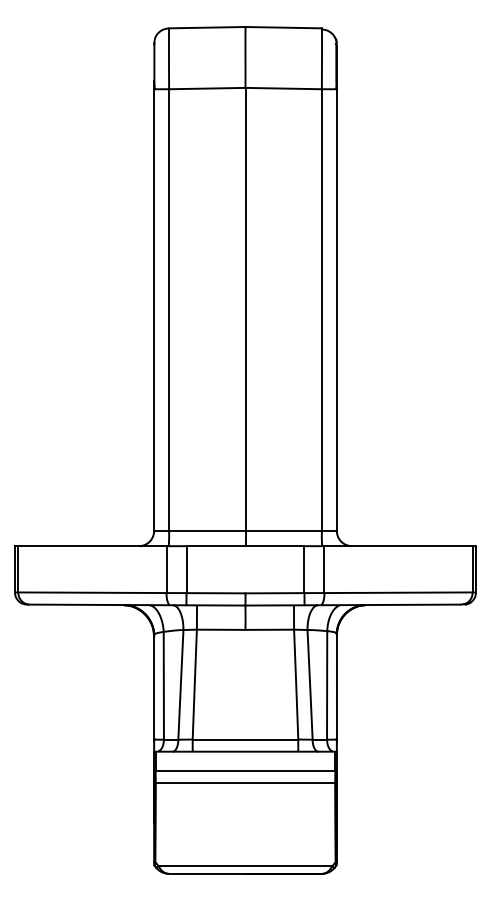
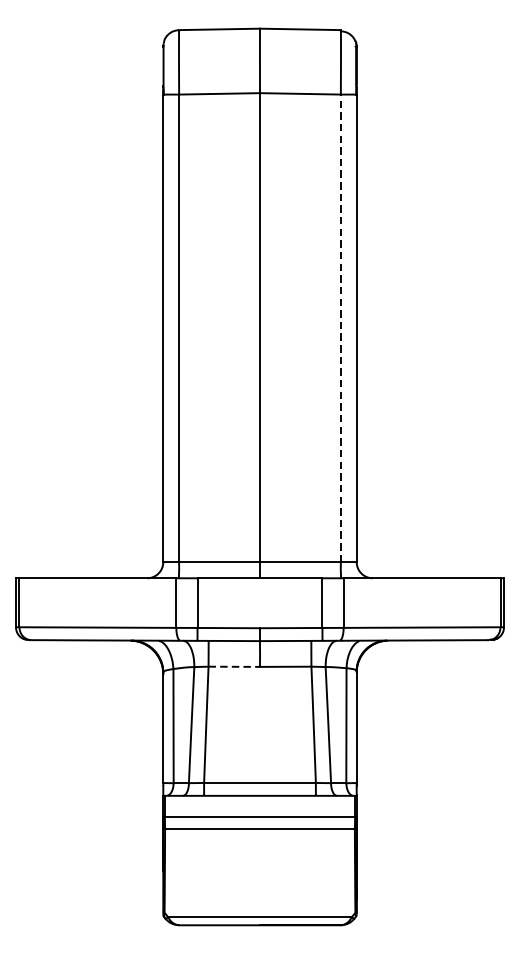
line: (321, 310) -> (340, 328), solid -> dashed
line: (221, 629) -> (234, 666), solid -> dashed

